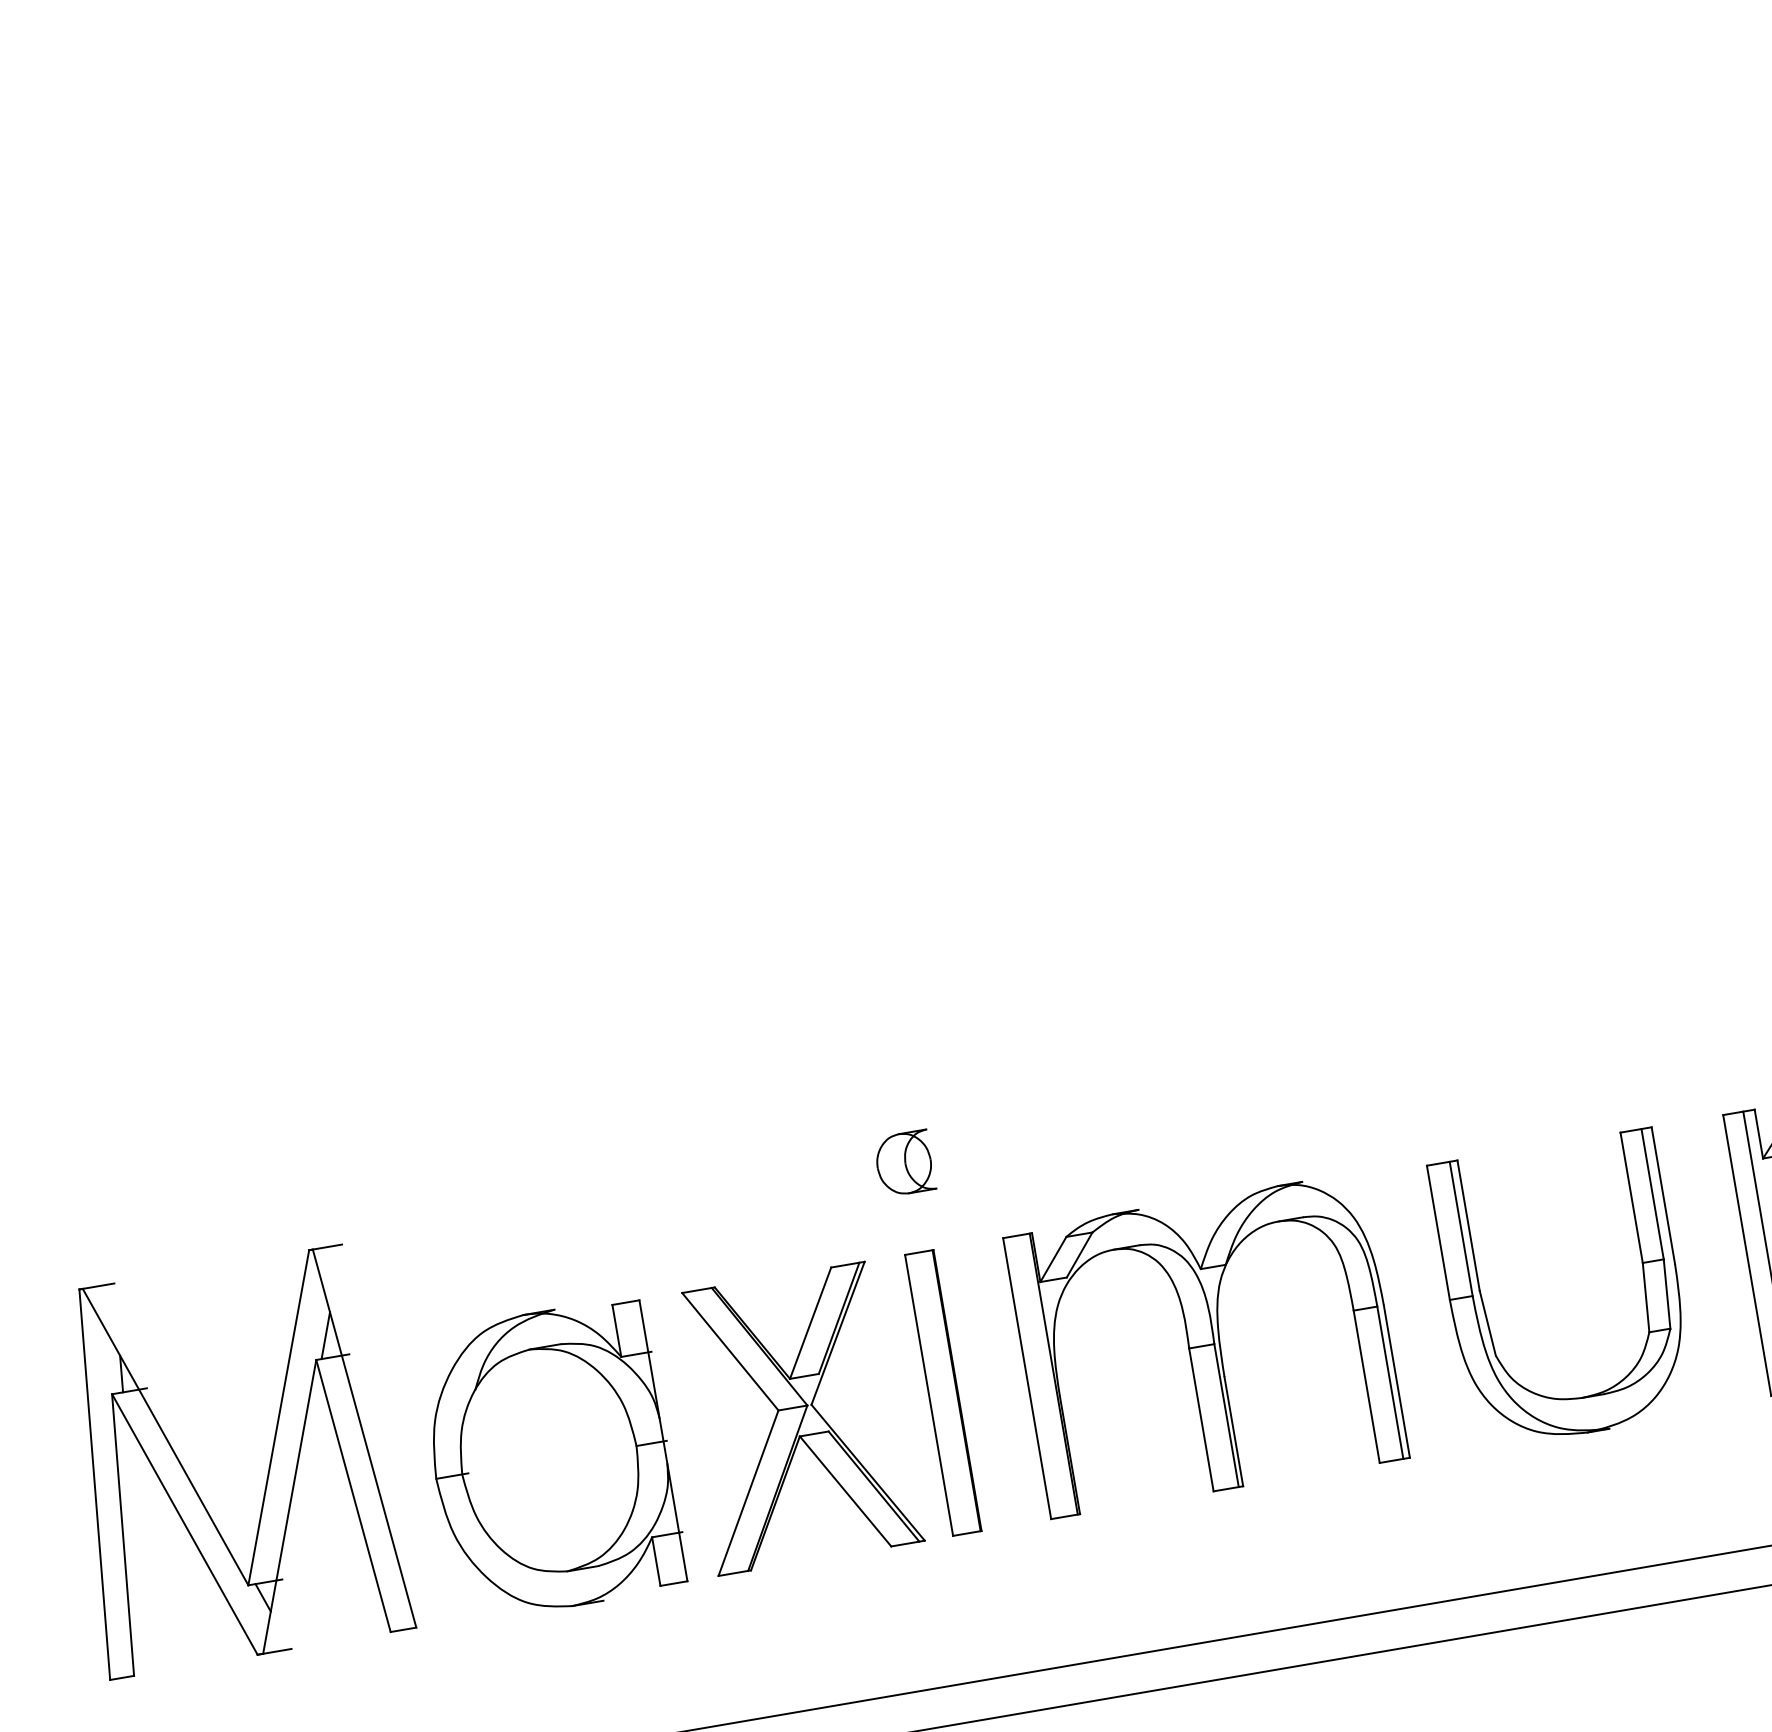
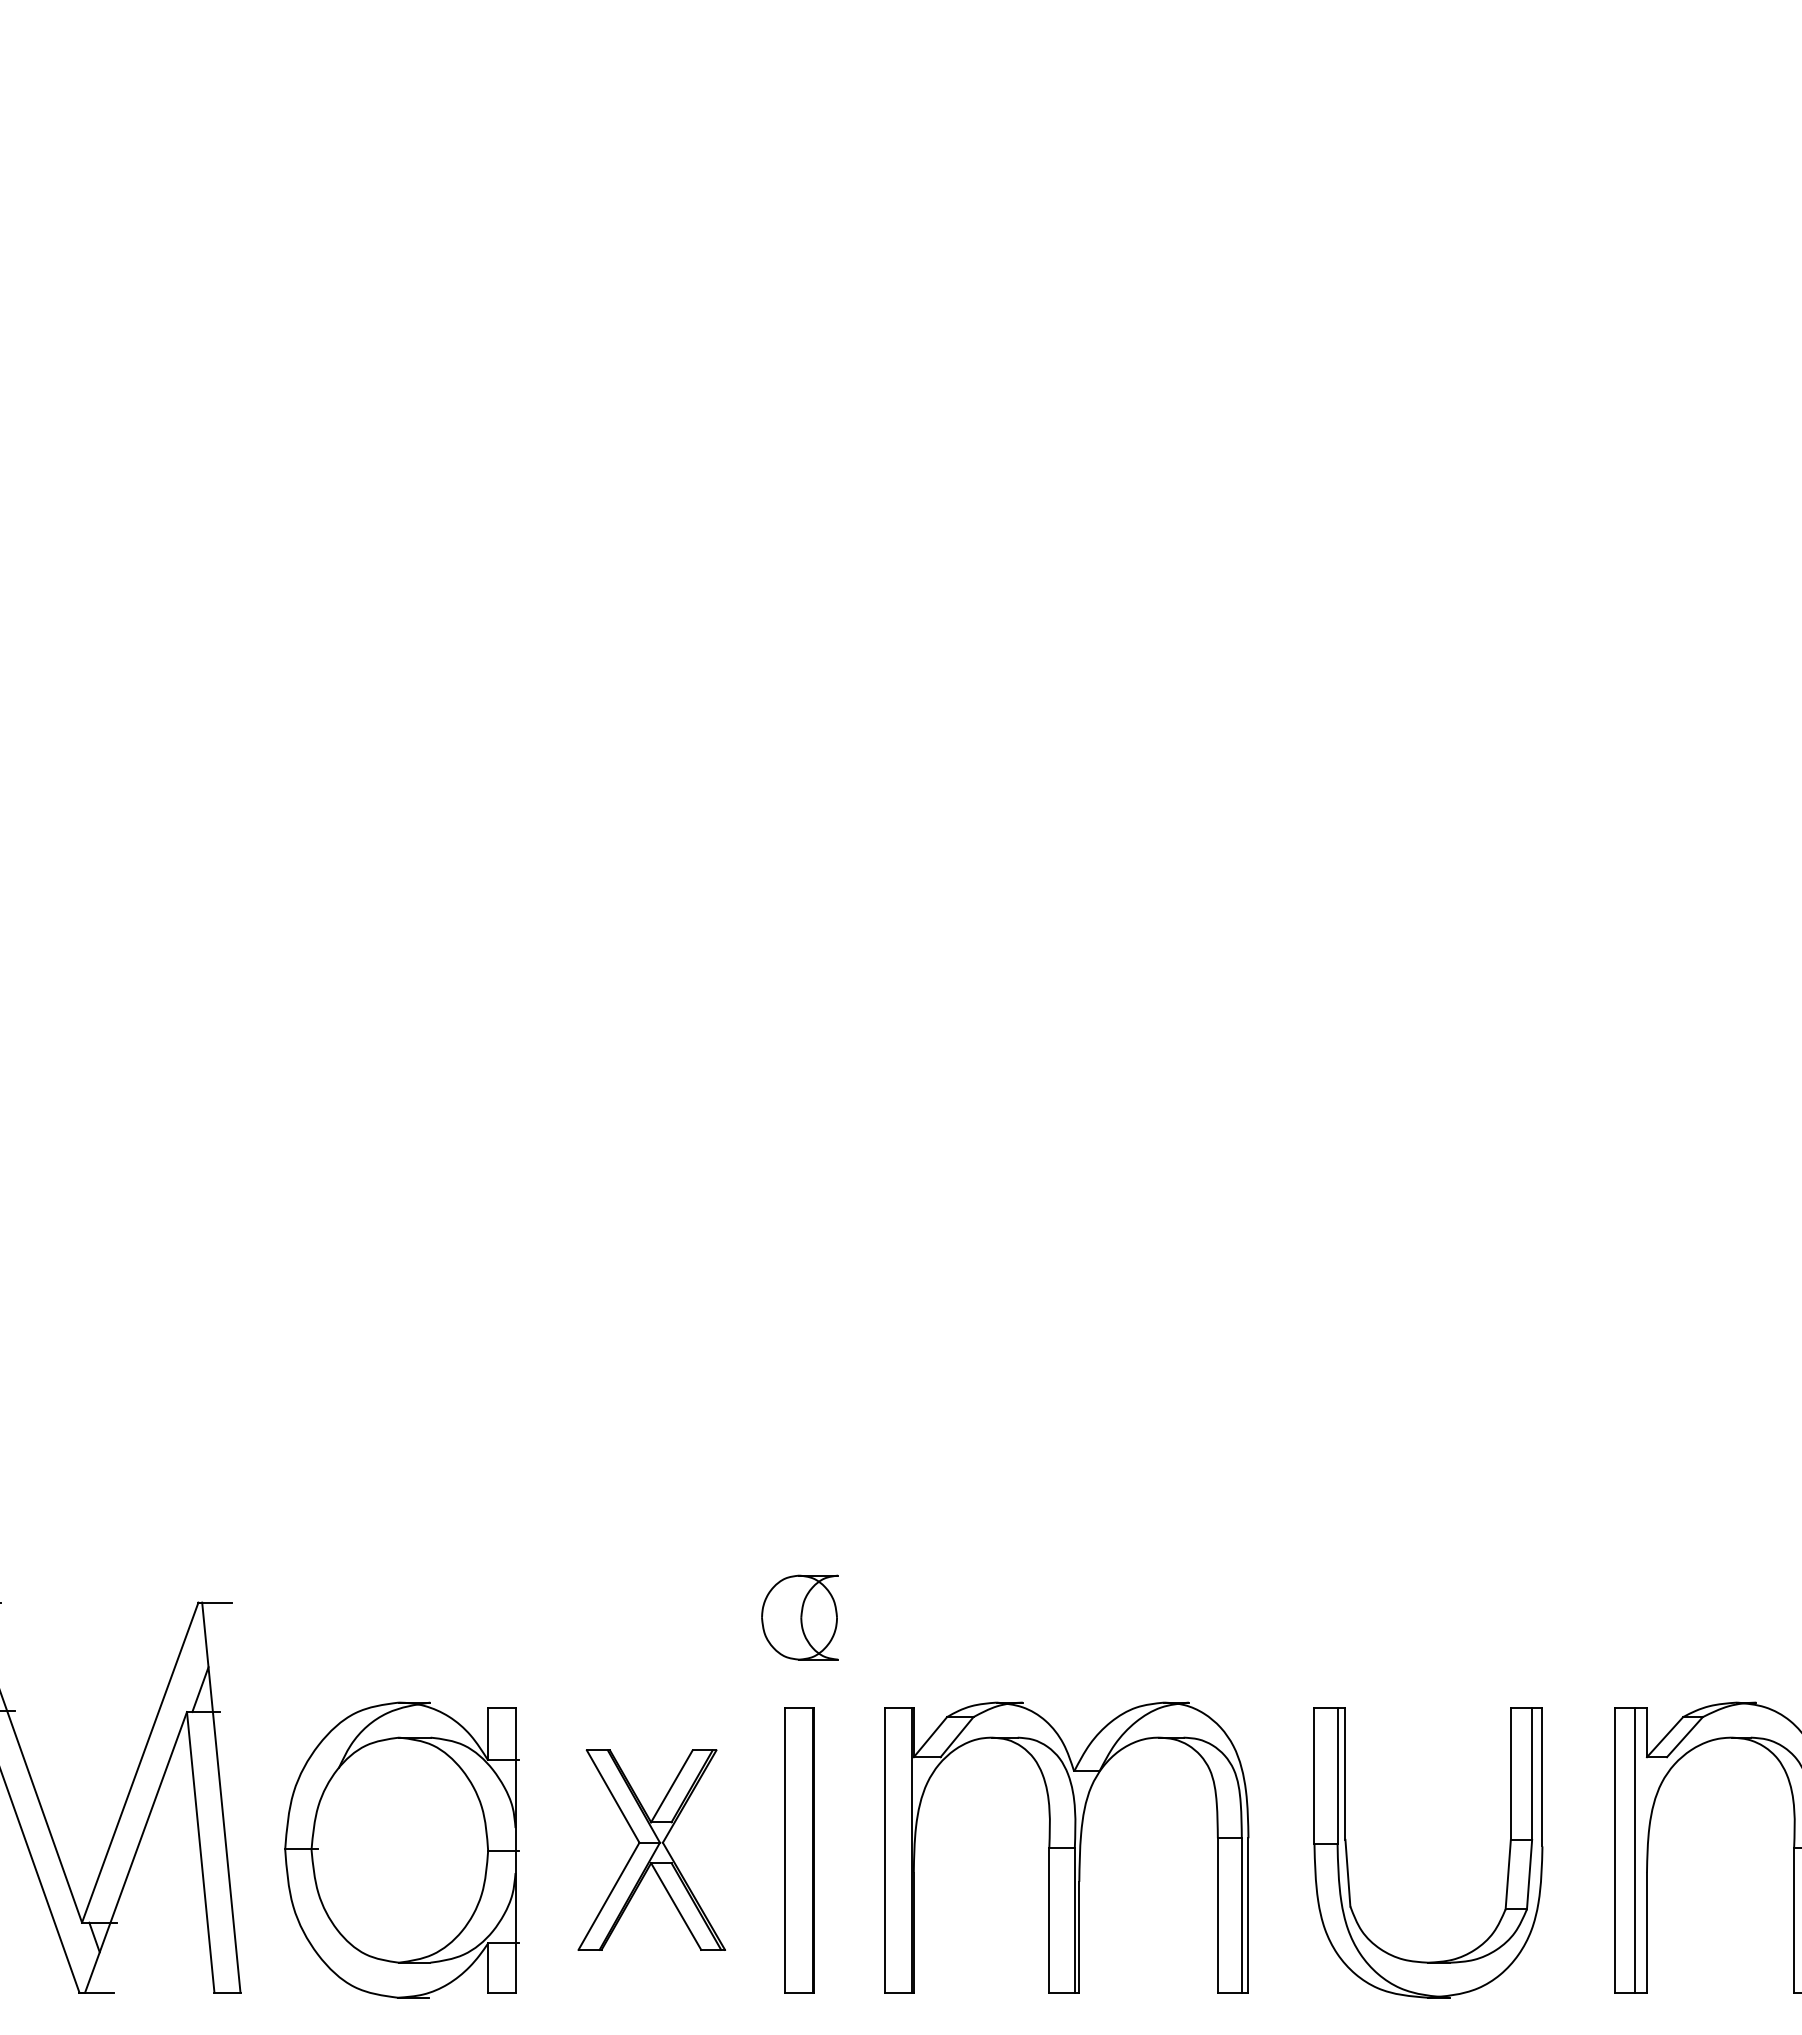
part: (904, 1163) -> (799, 1617), size x1.4
part: (797, 1417) -> (651, 1849), size x0.7

